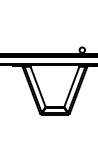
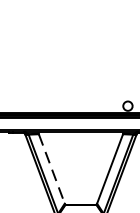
line: (38, 86) -> (52, 168), solid -> dashed

